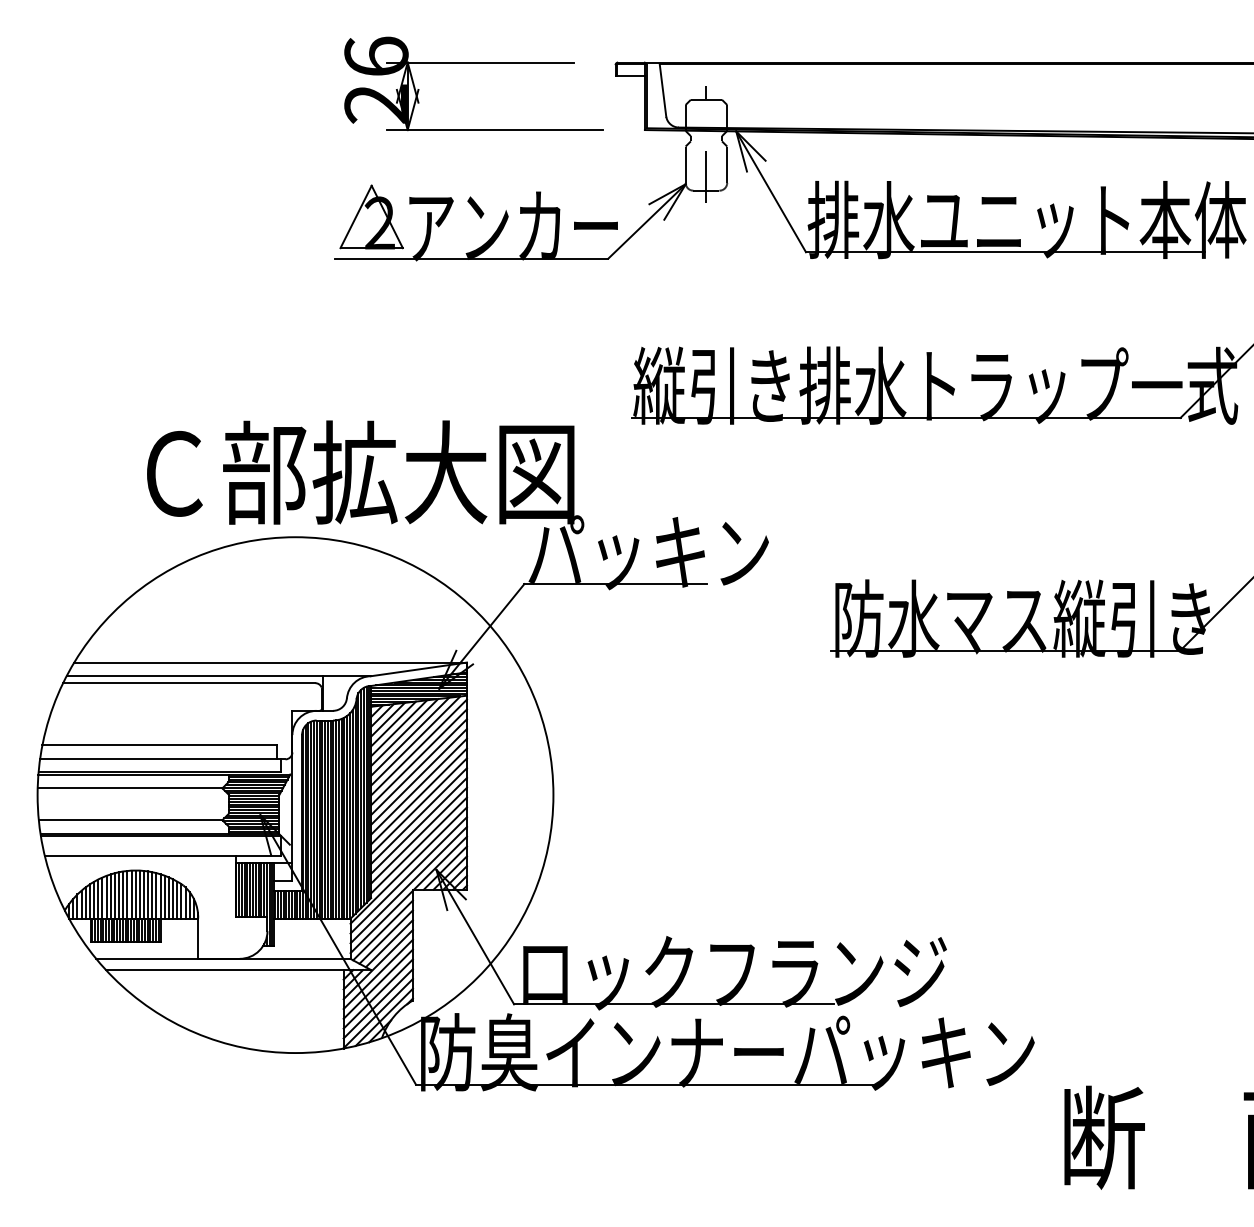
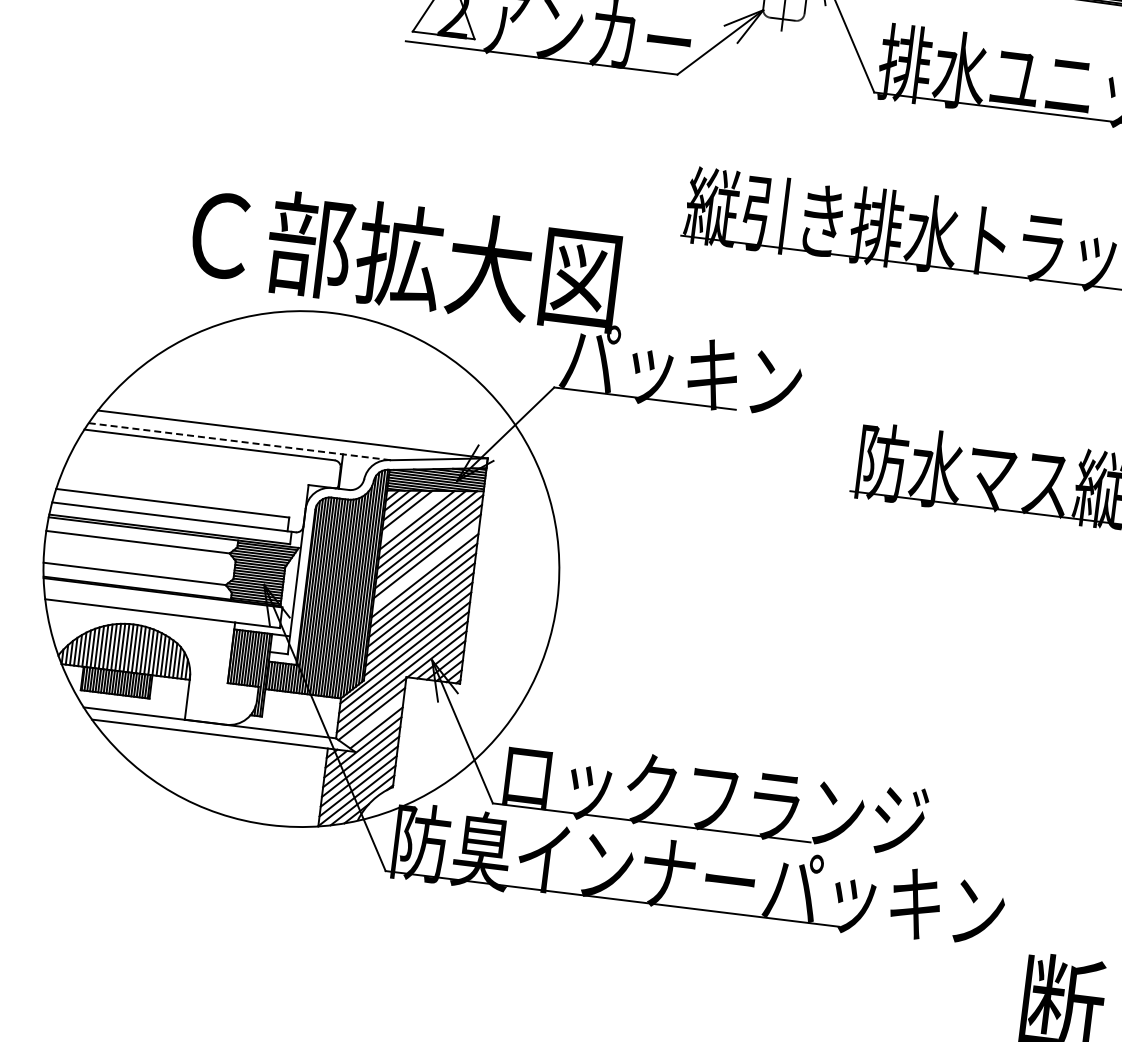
line: (219, 676) -> (240, 442), solid -> dashed
line: (399, 728) -> (412, 515), removed
line: (418, 776) -> (425, 565), removed
line: (385, 936) -> (373, 720), removed

